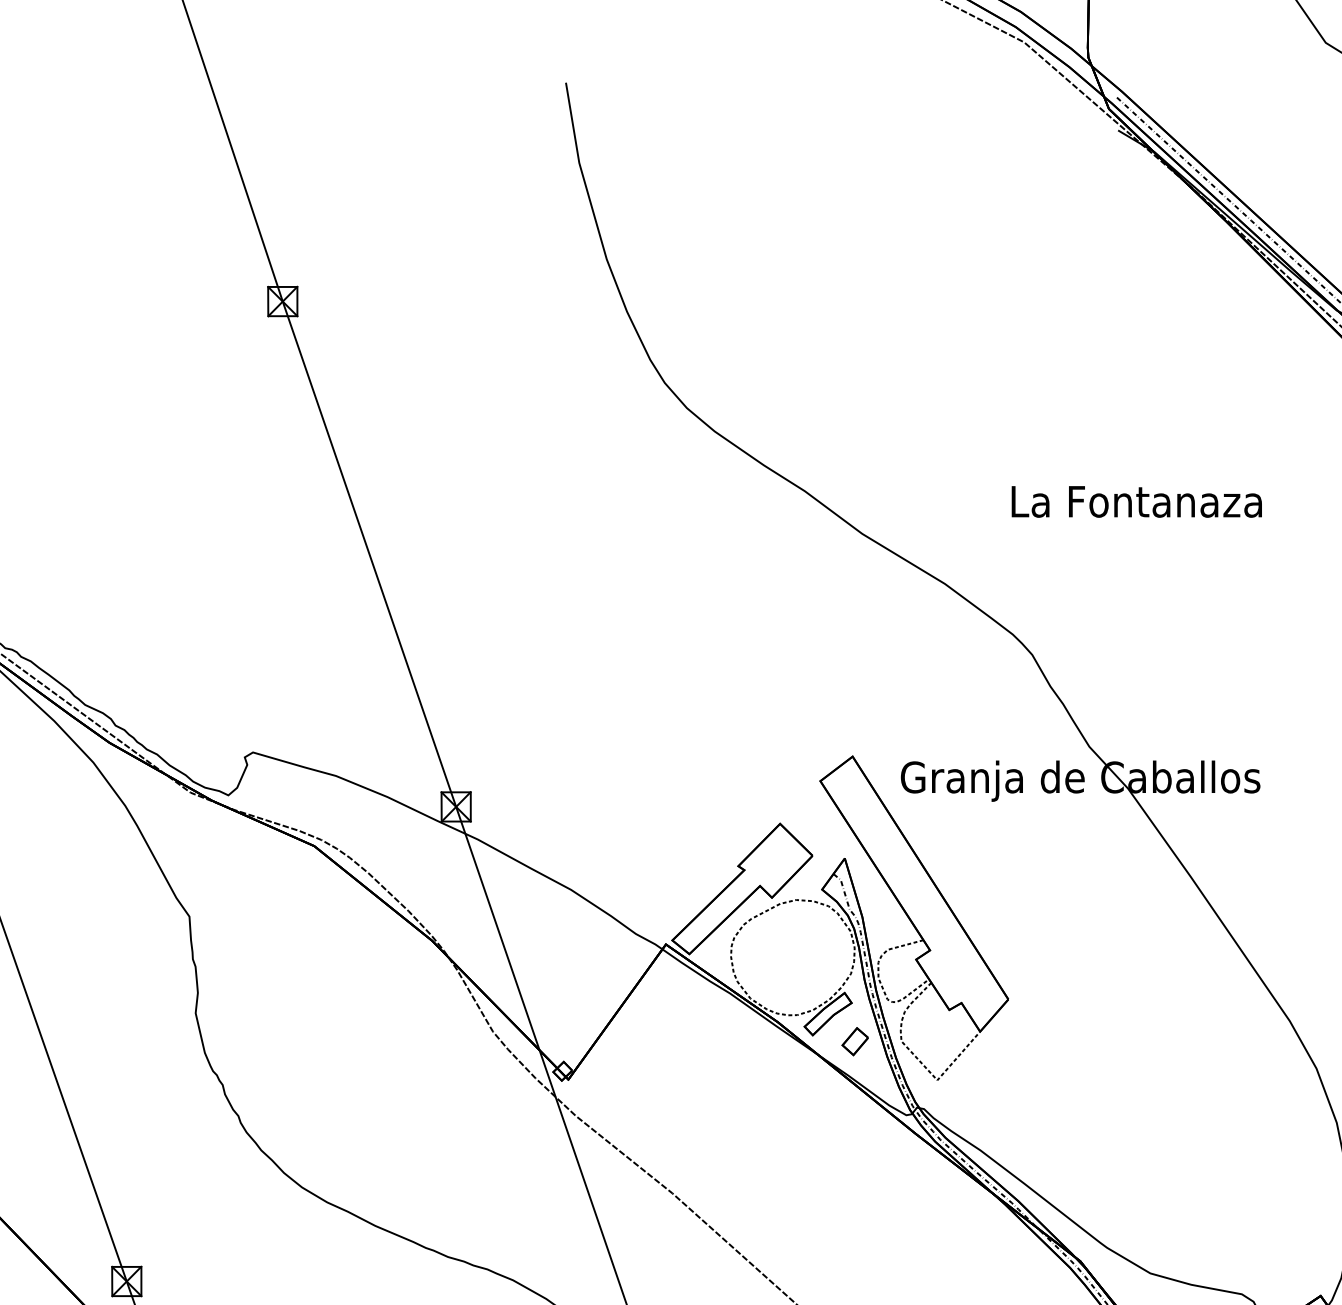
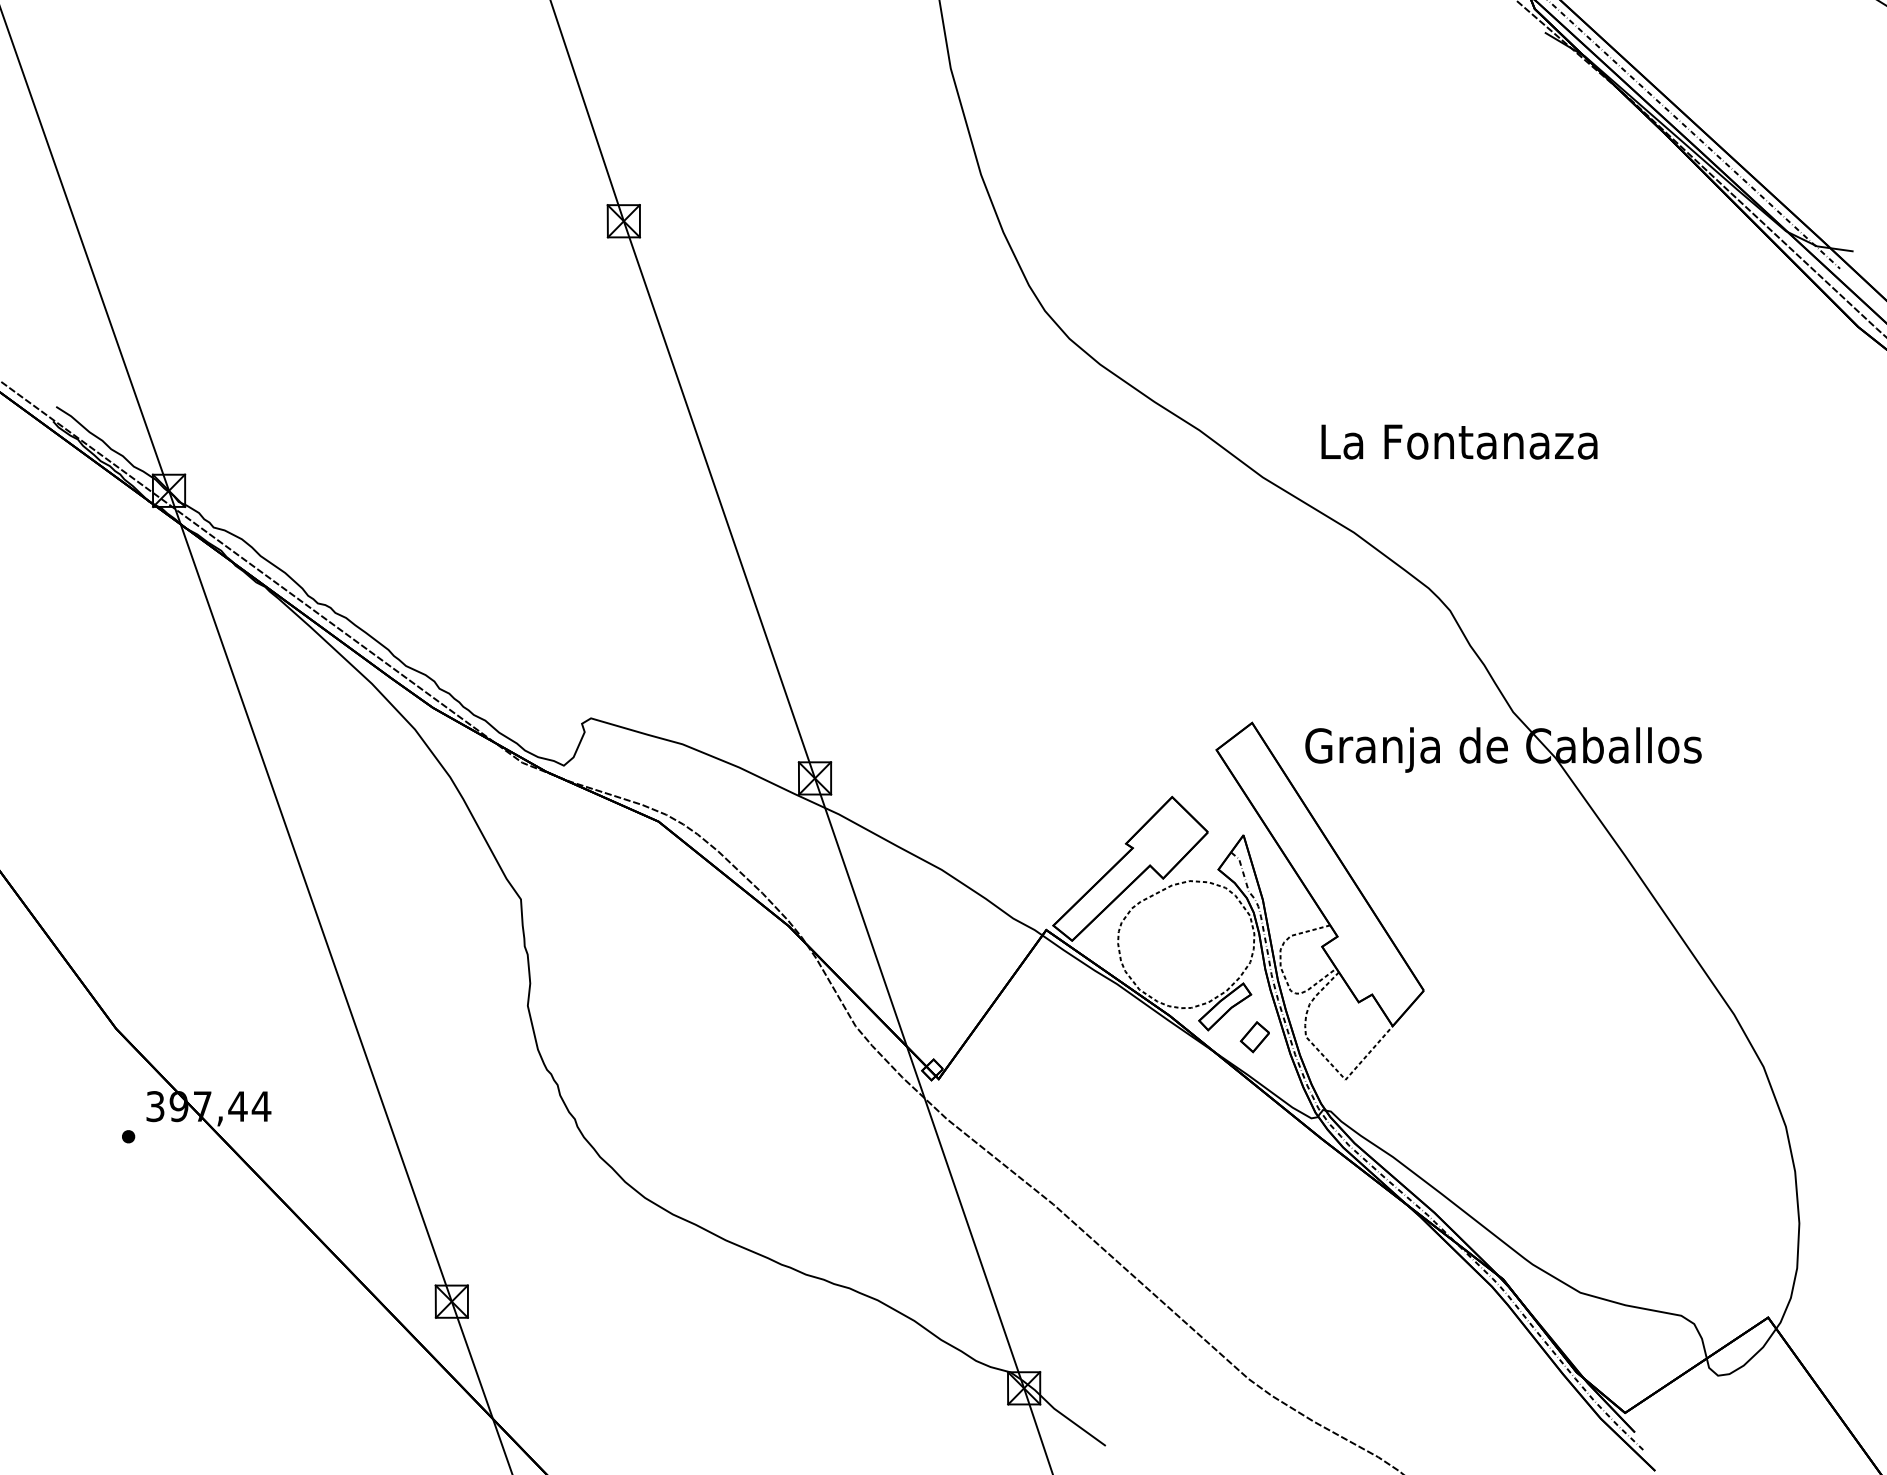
text: (1136, 501) -> (1459, 441), moved

